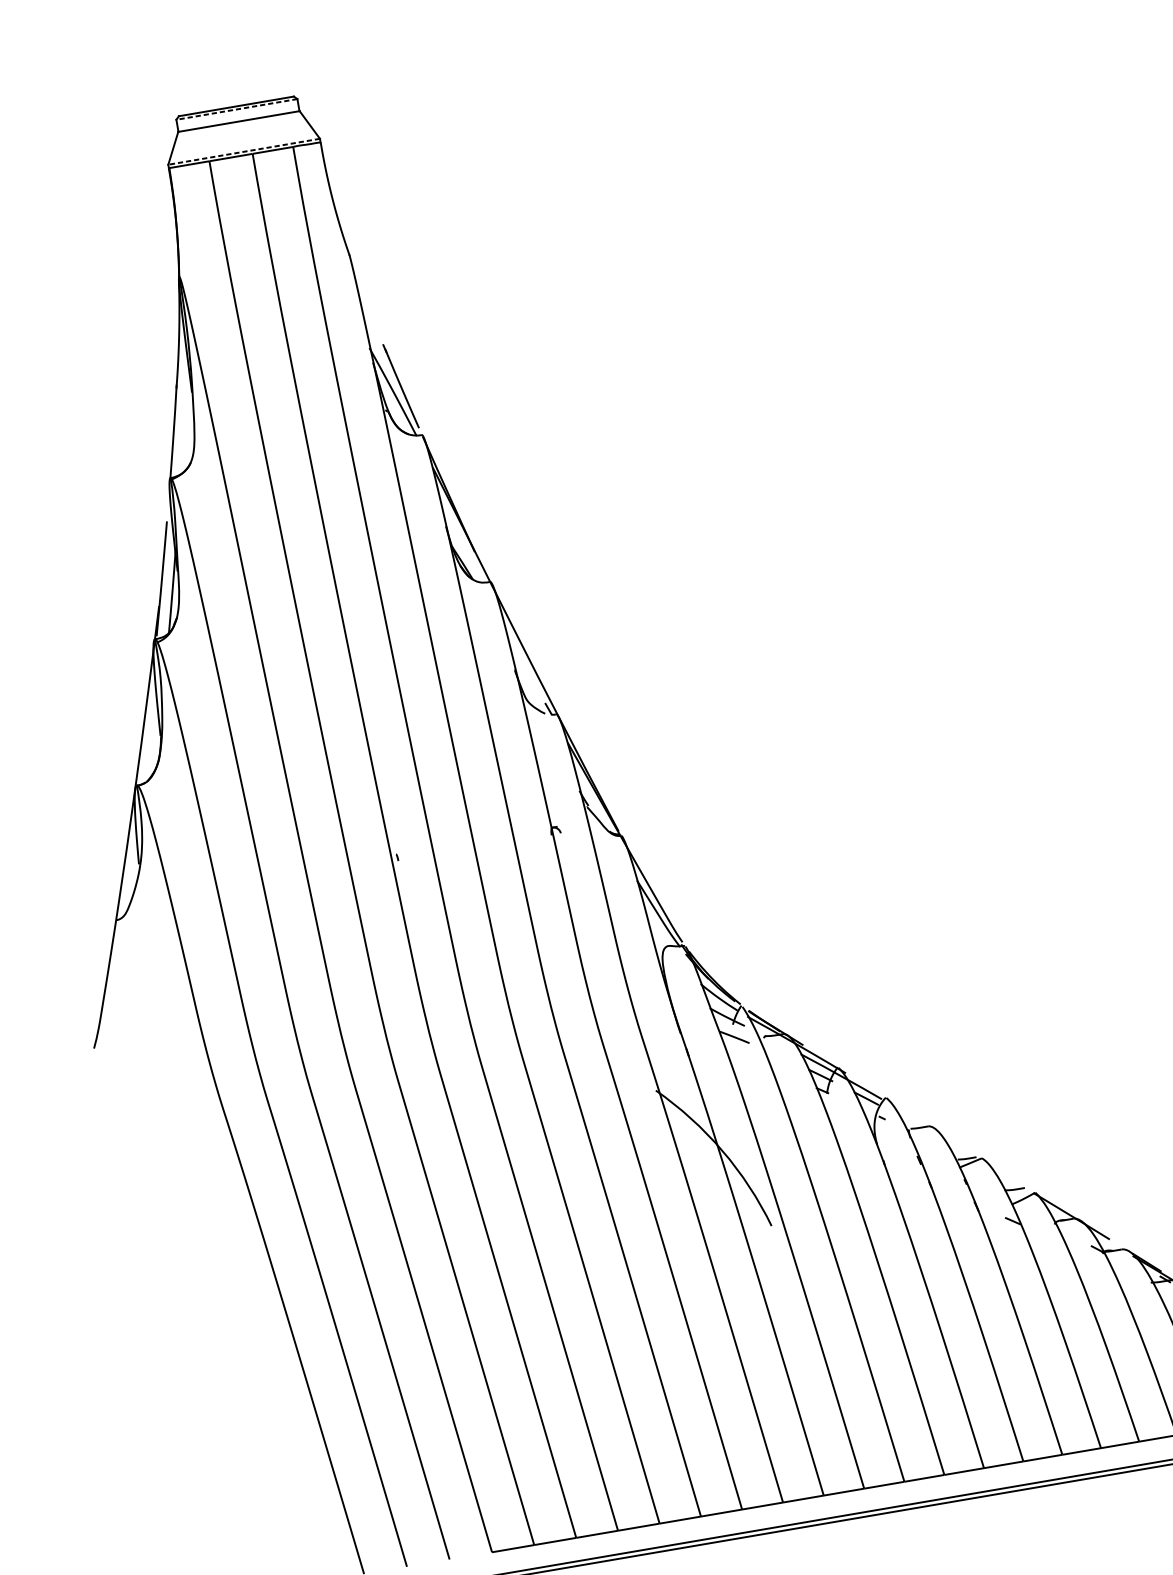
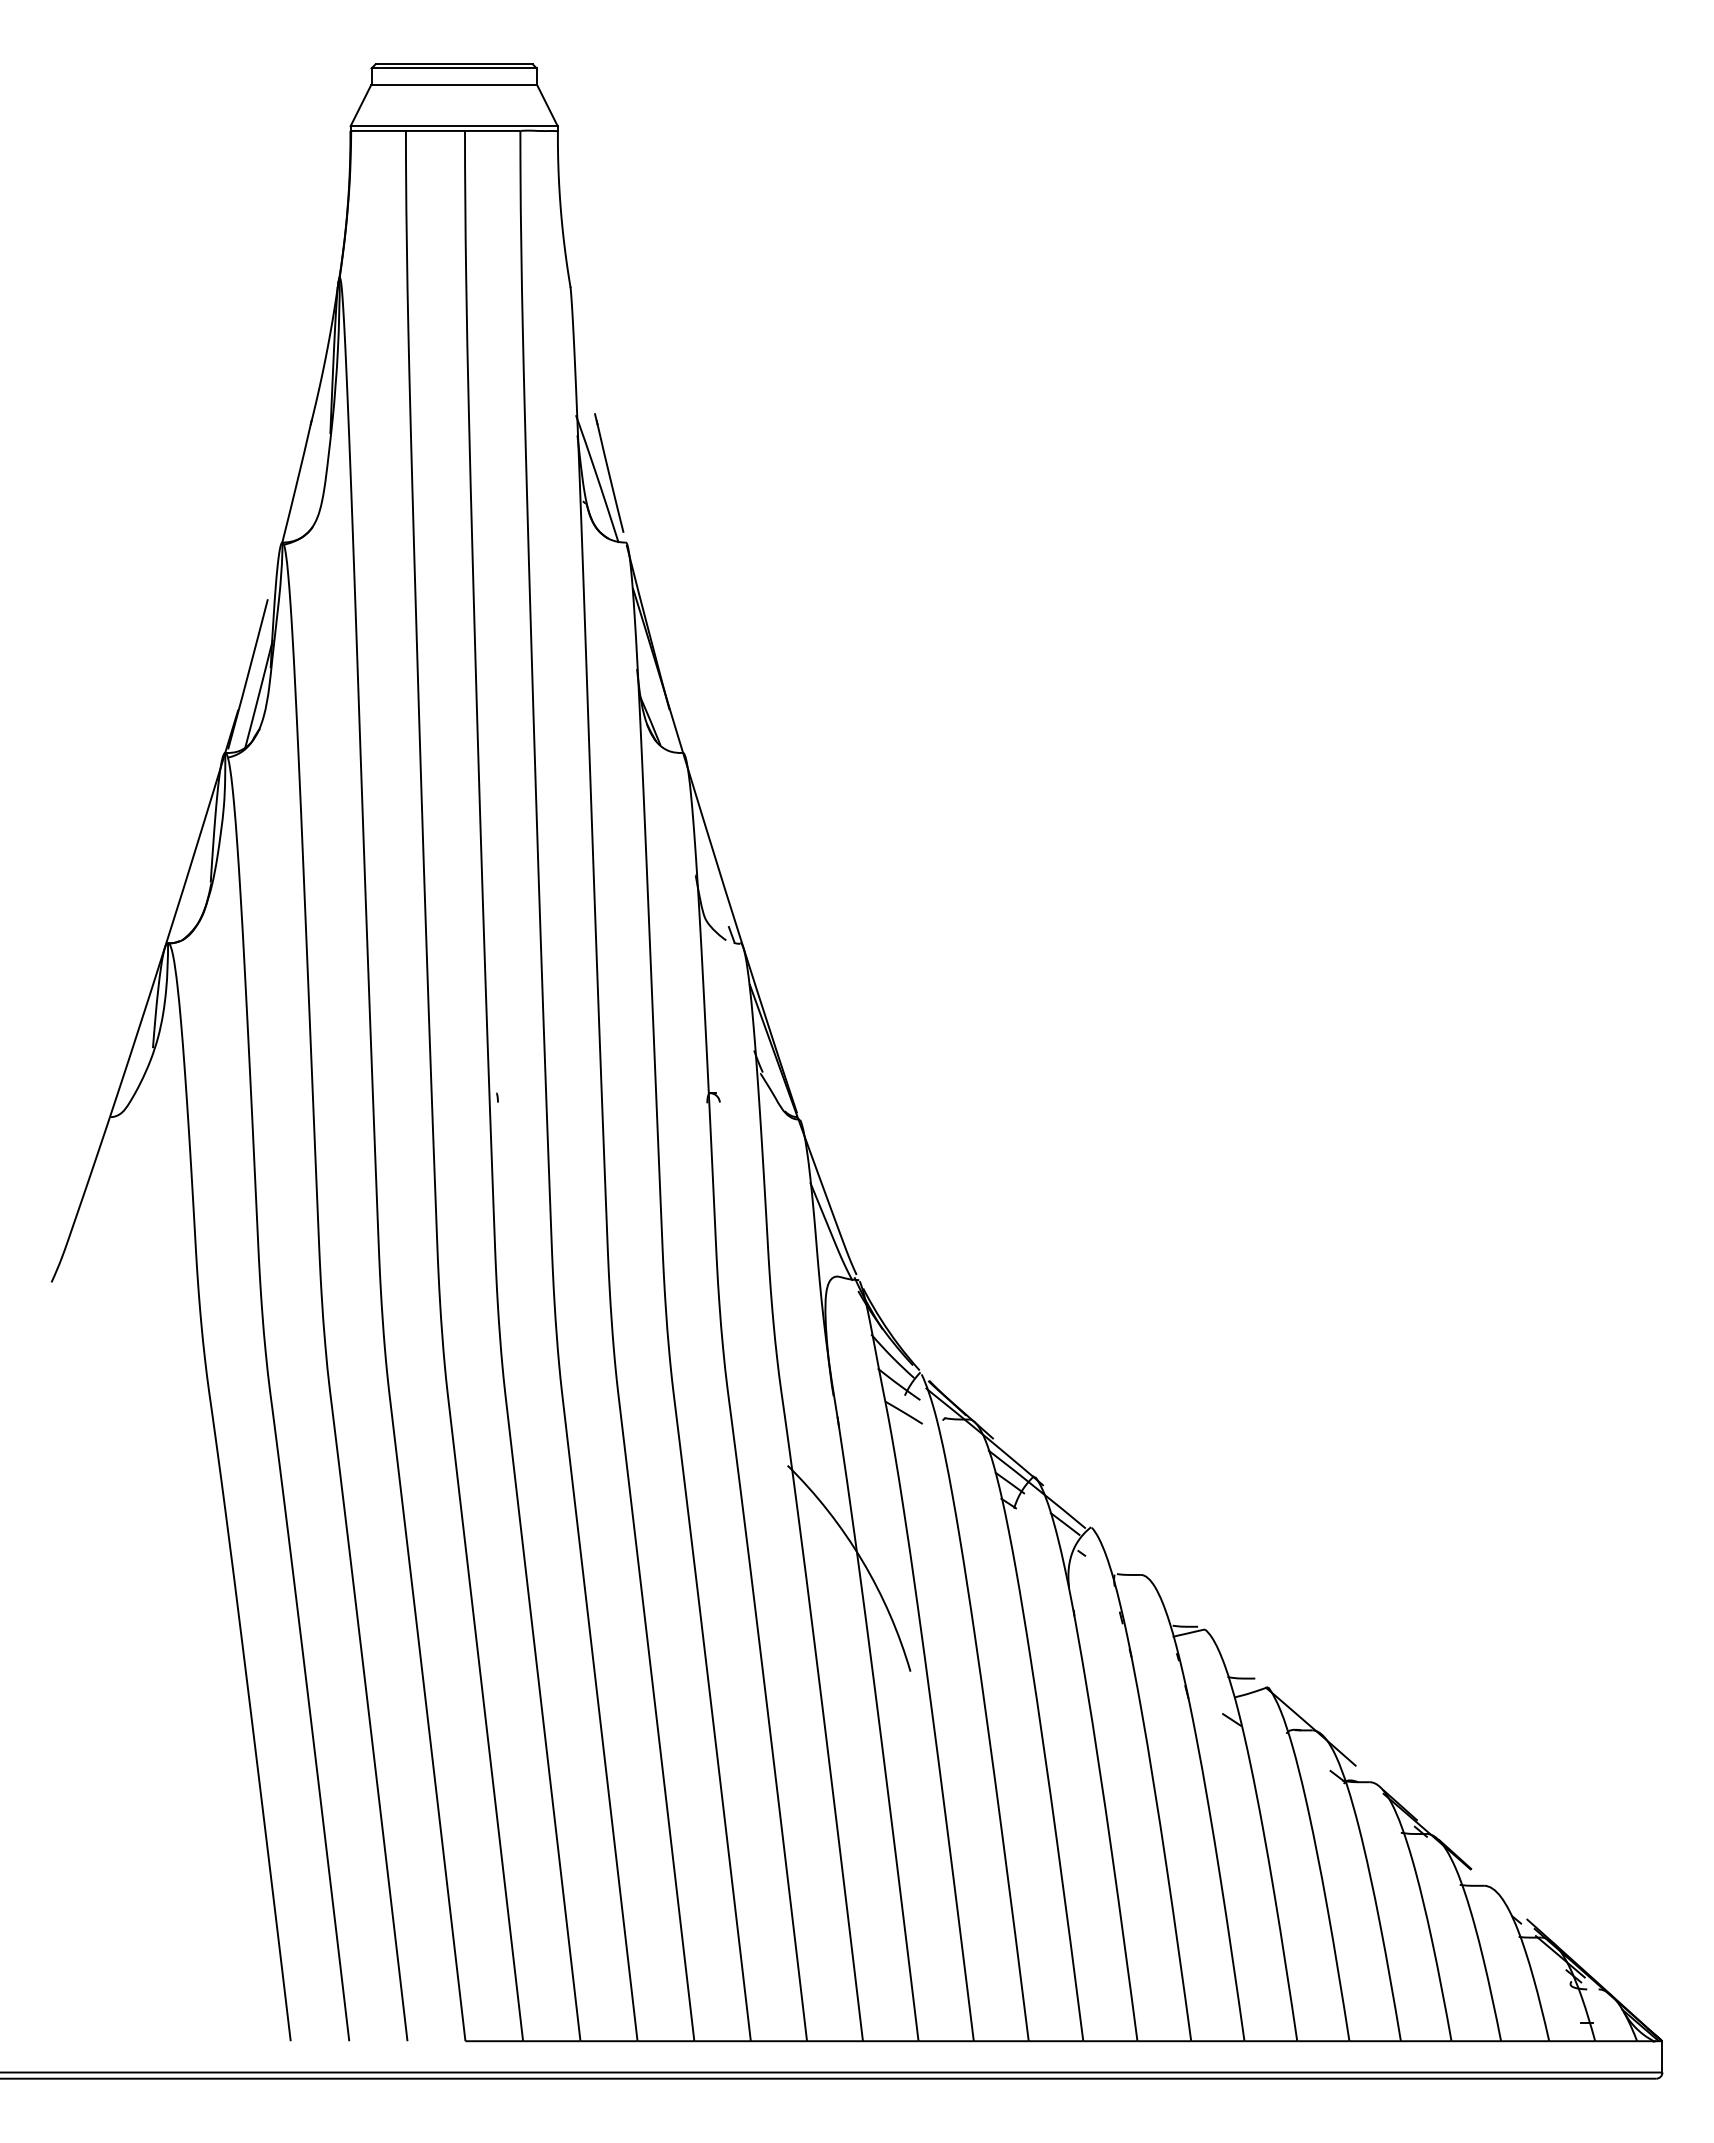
line: (237, 109) -> (454, 68), dashed -> solid
line: (244, 151) -> (454, 126), dashed -> solid

